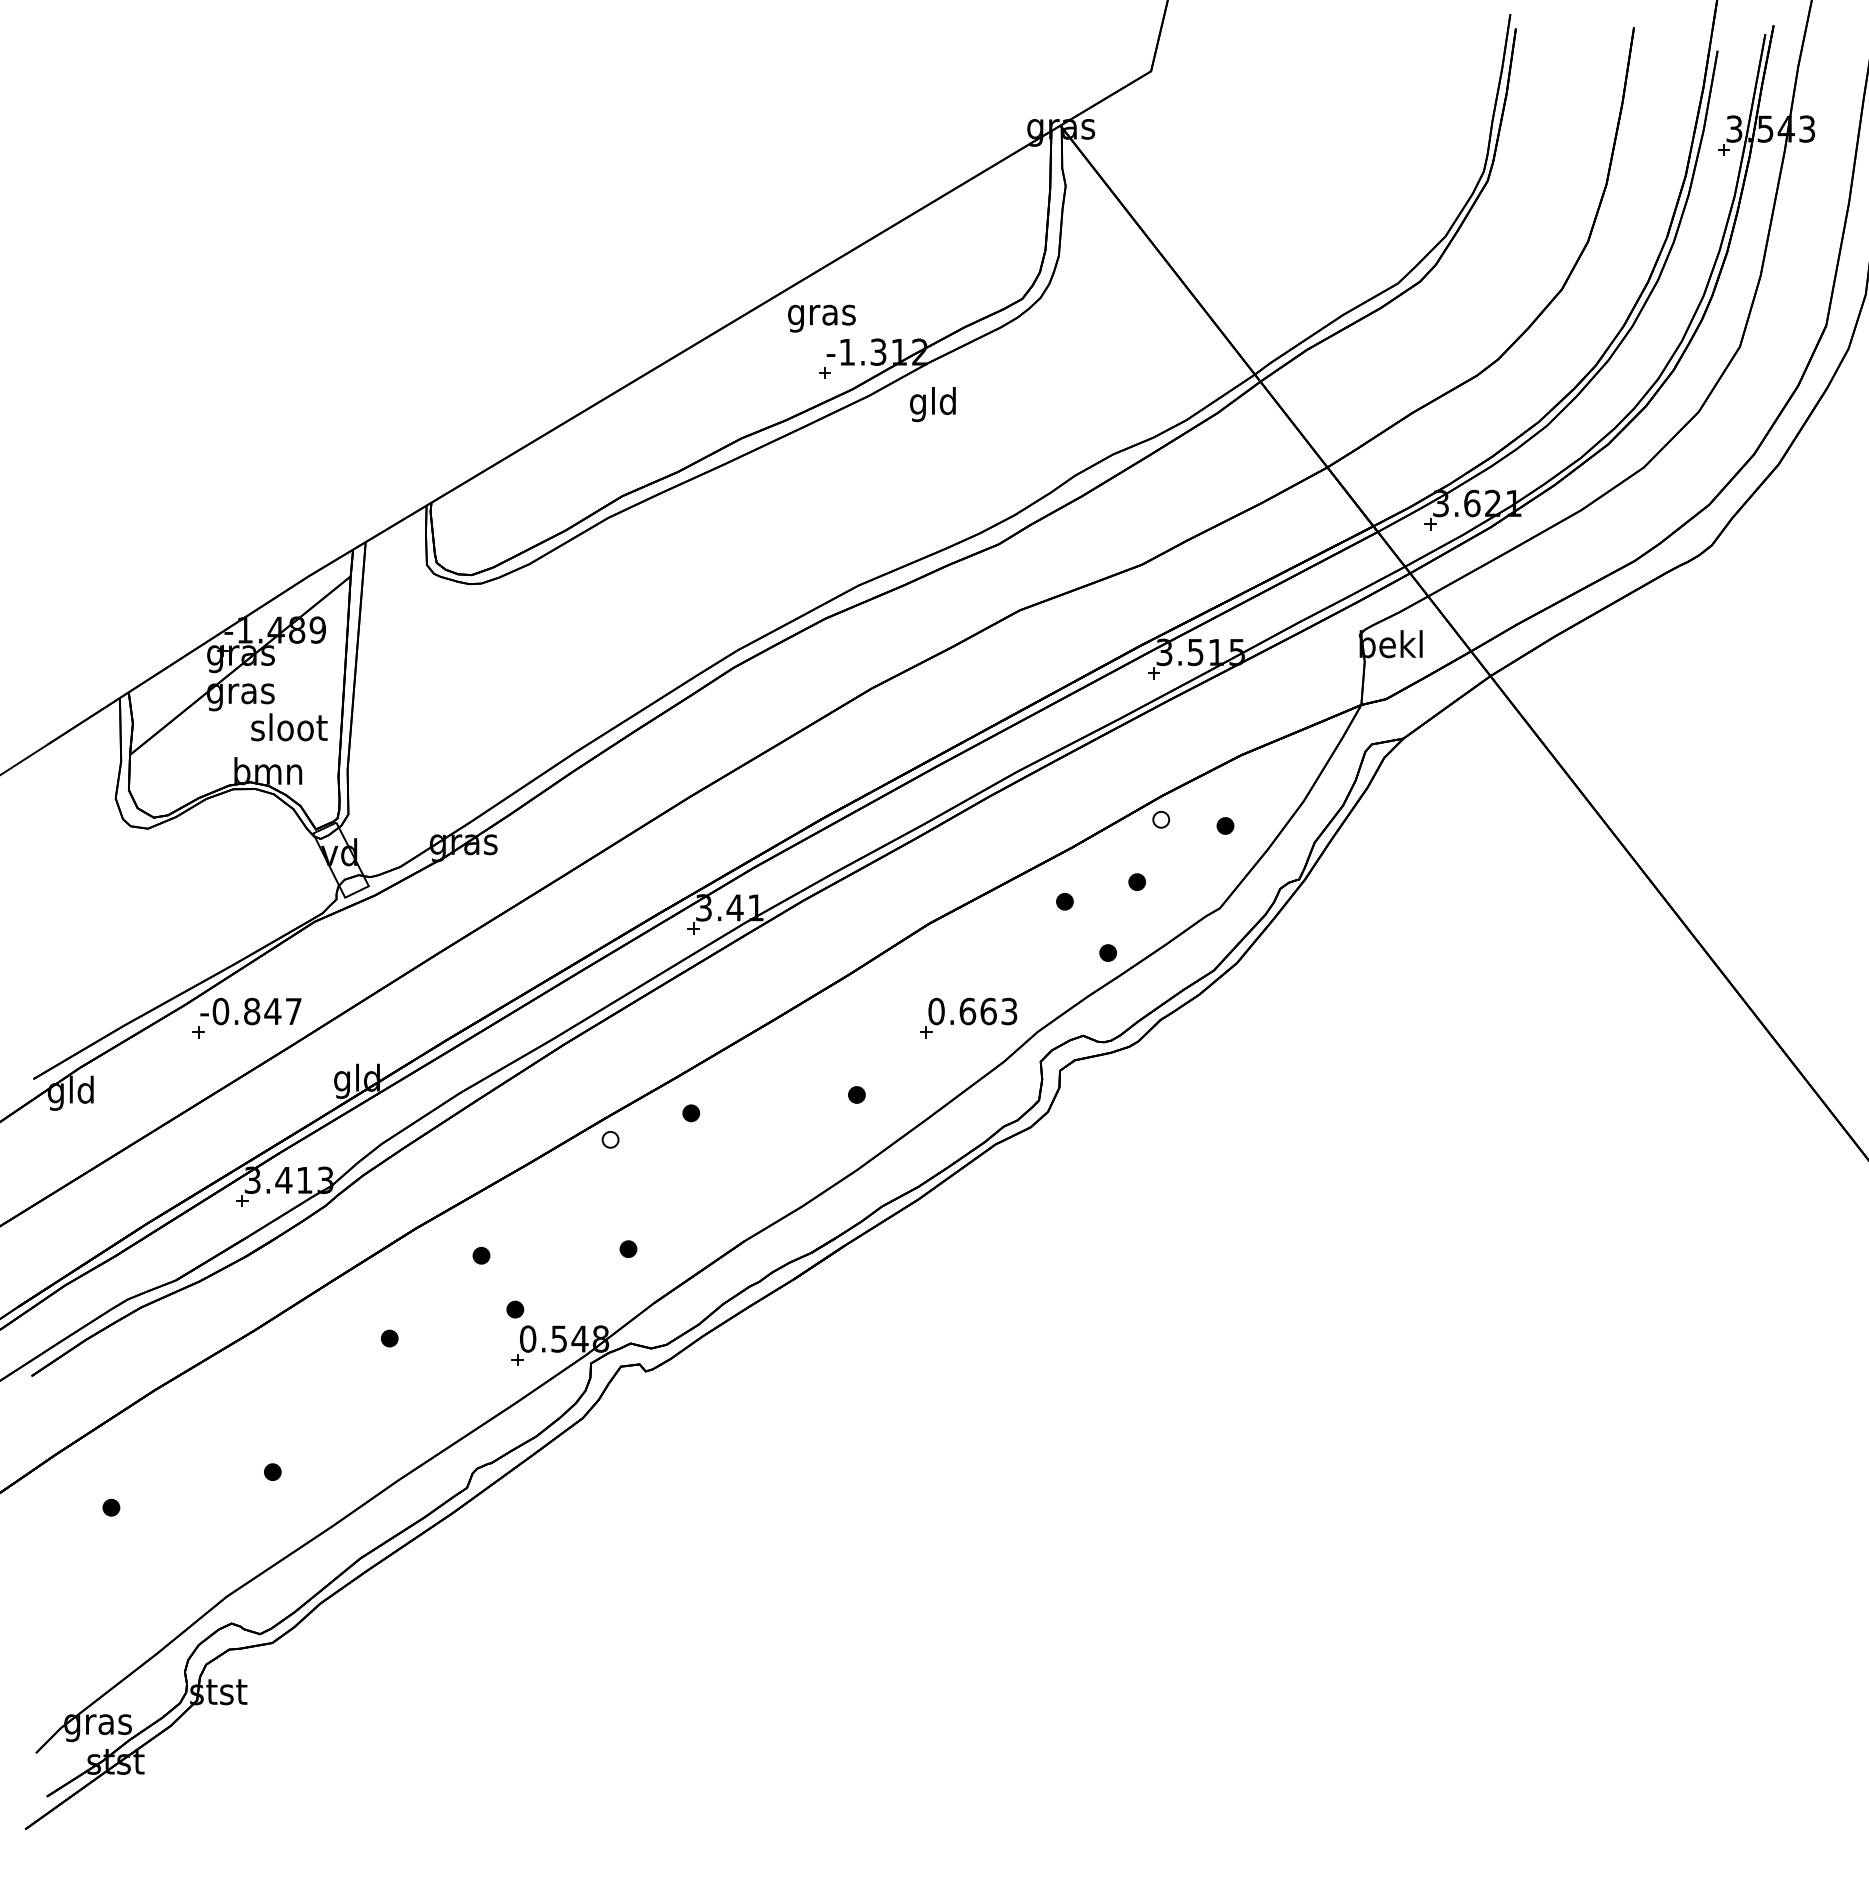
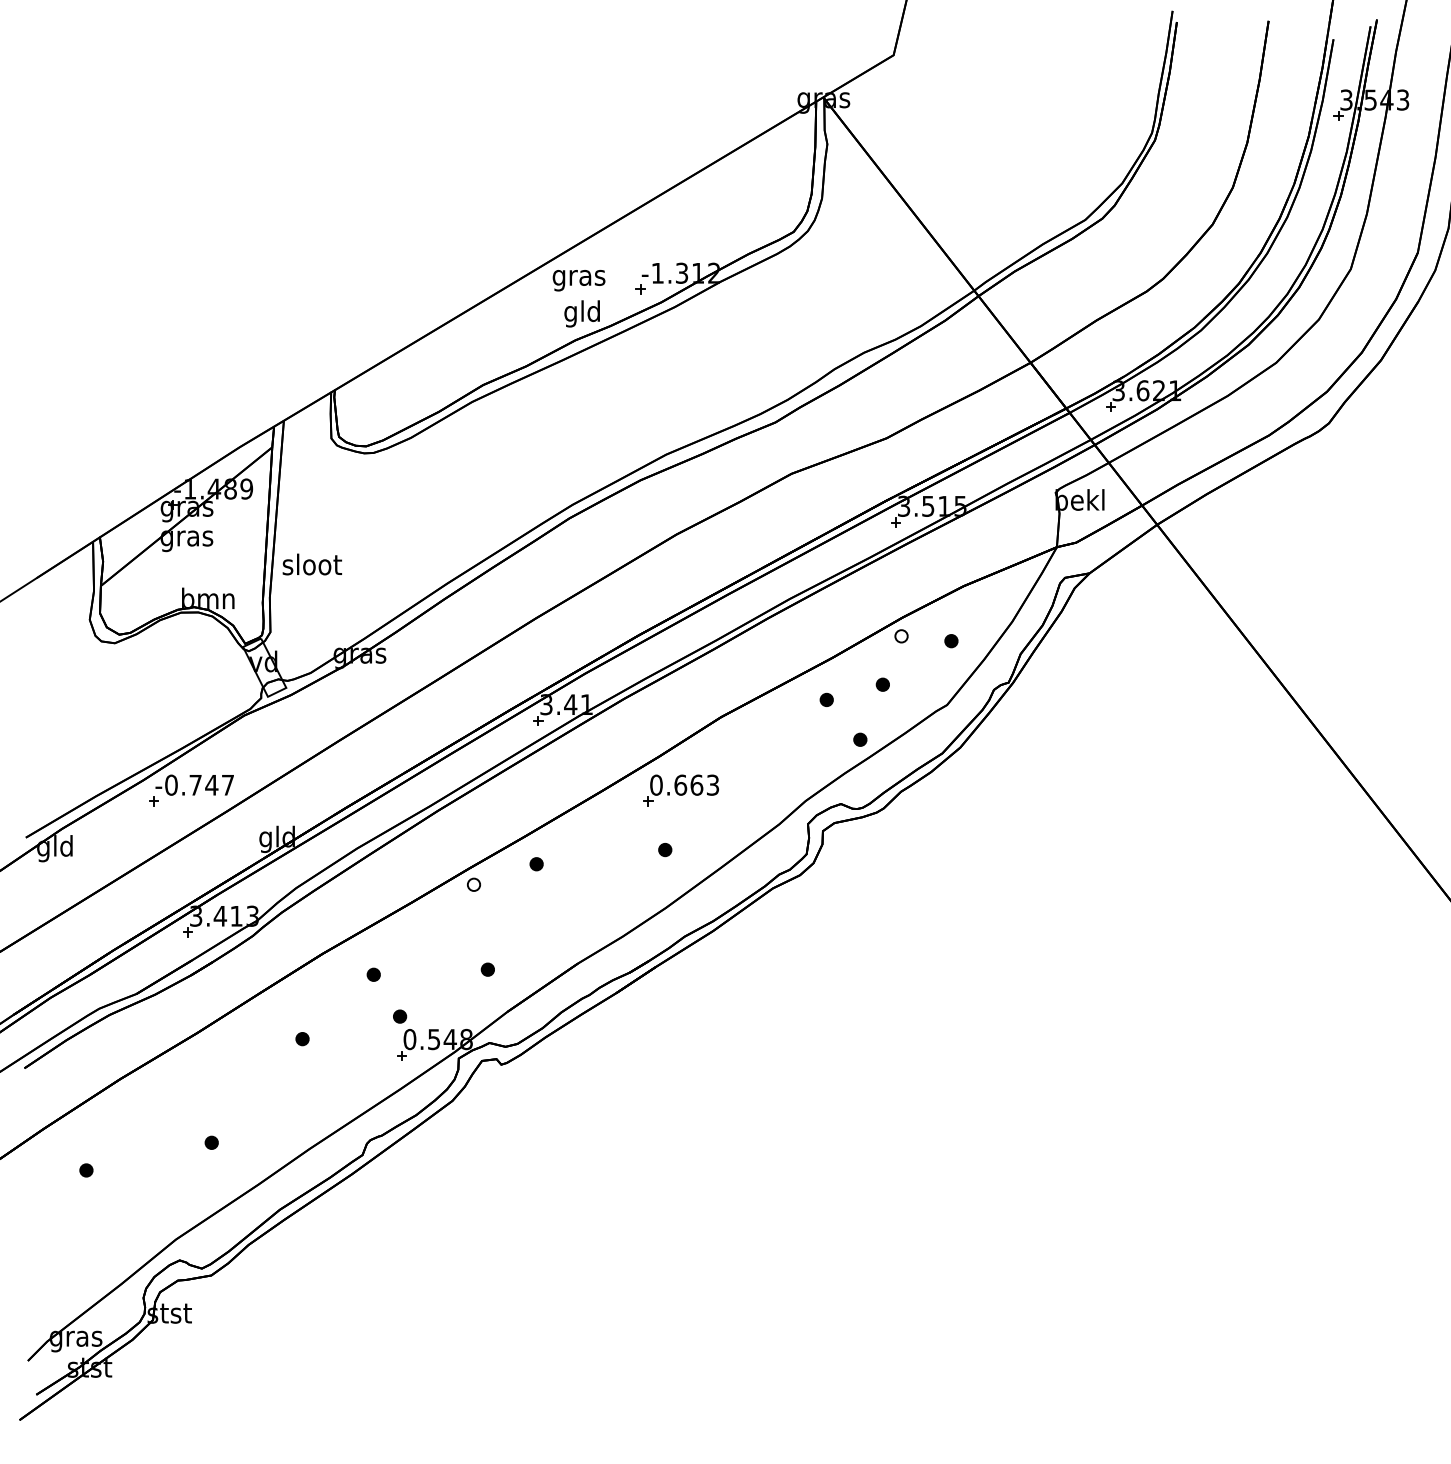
text: (821, 318) -> (578, 280), moved
text: (932, 404) -> (581, 313), moved
text: (289, 727) -> (312, 564), moved
text: (252, 1011) -> (195, 785), -0.847 -> -0.747
part: (968, 1017) -> (681, 789), moved

